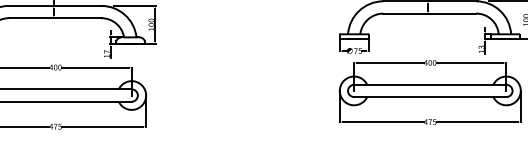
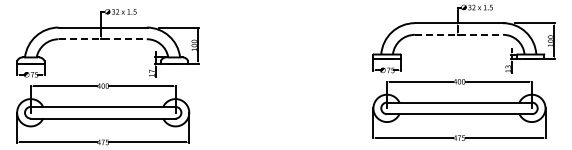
line: (430, 13) -> (459, 34), solid -> dashed
line: (55, 18) -> (103, 39), solid -> dashed

